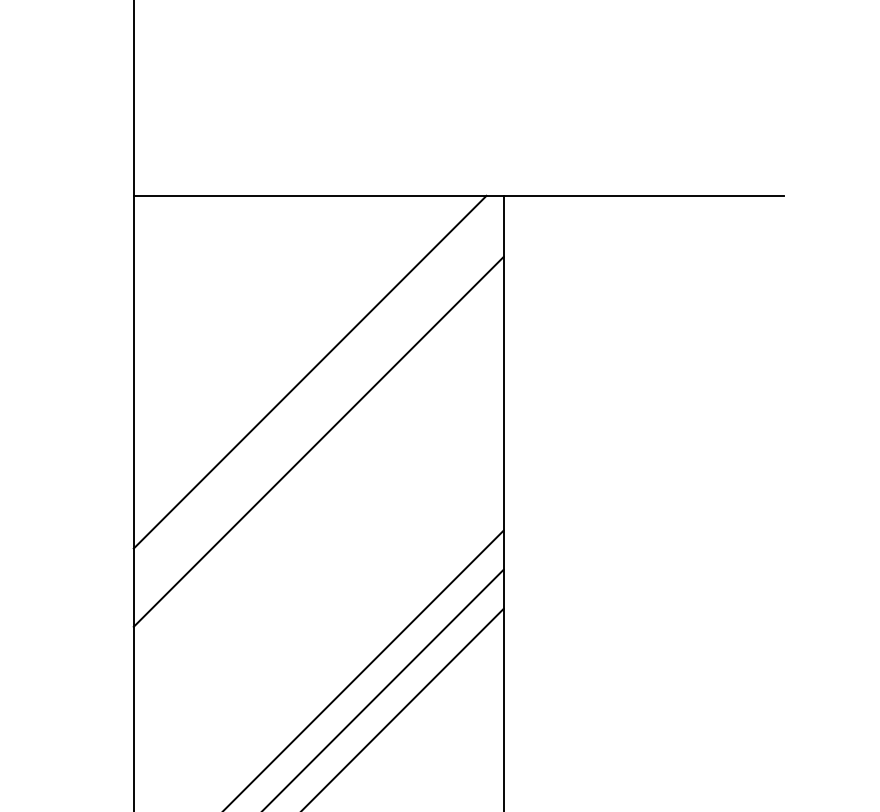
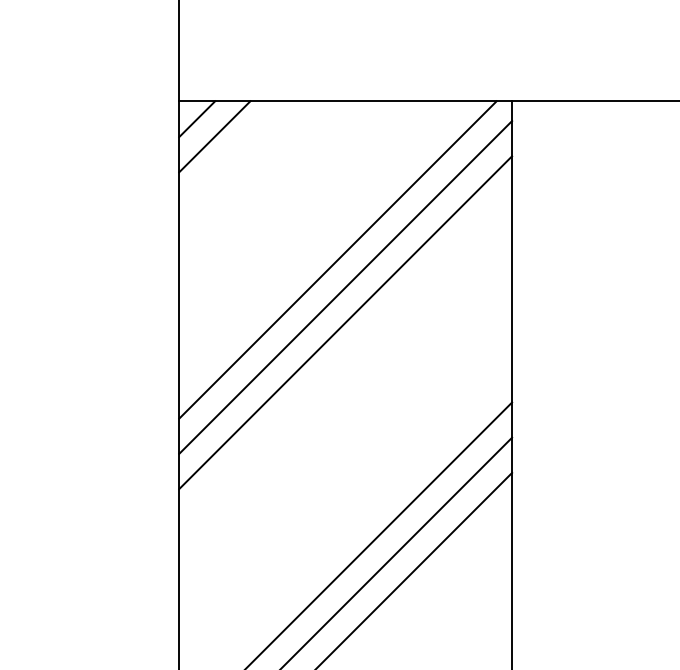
line: (153, 215) -> (196, 118), added
line: (172, 234) -> (214, 136), added
line: (318, 402) -> (345, 287), added

